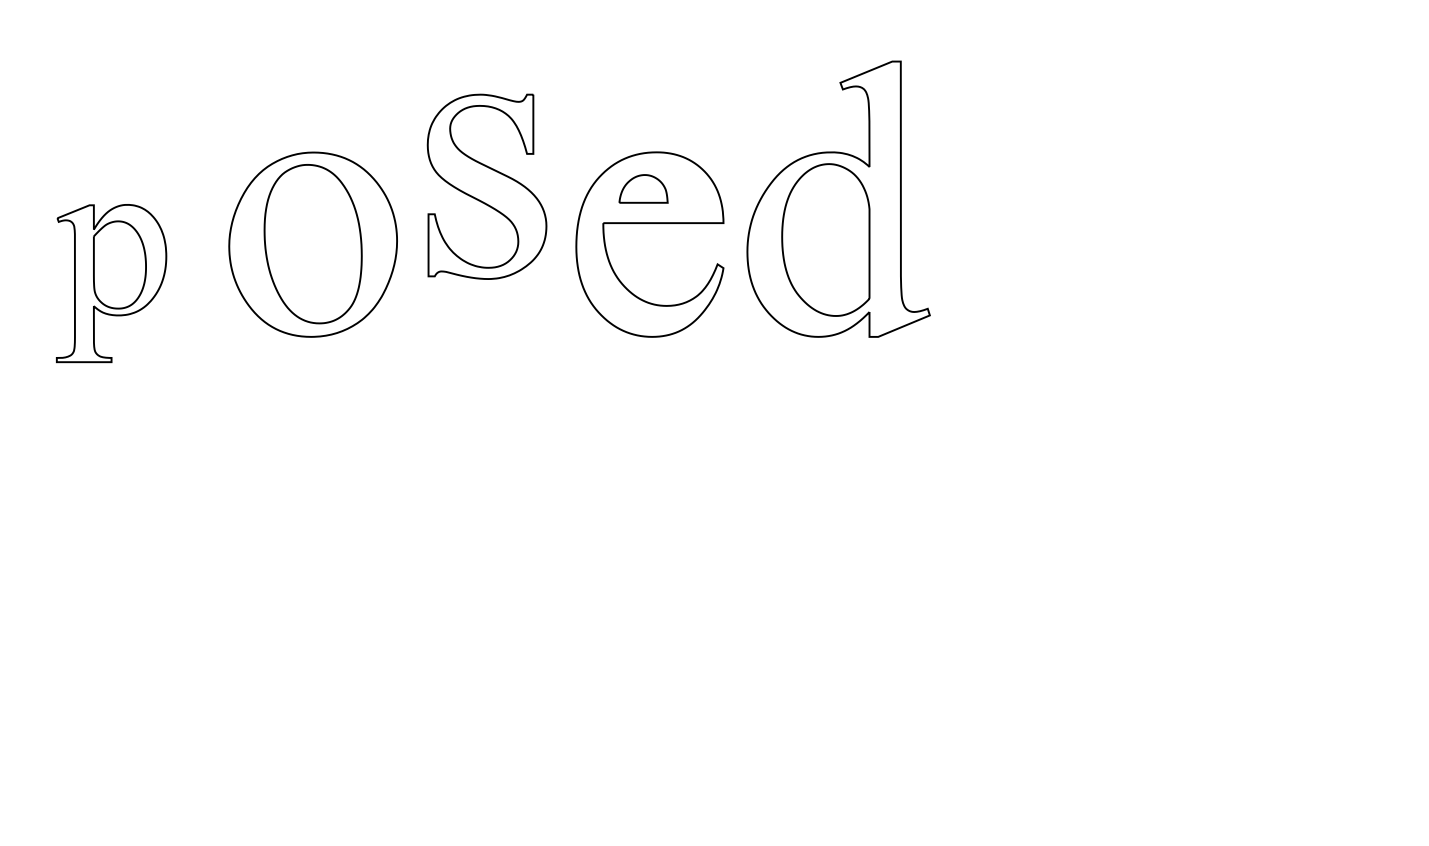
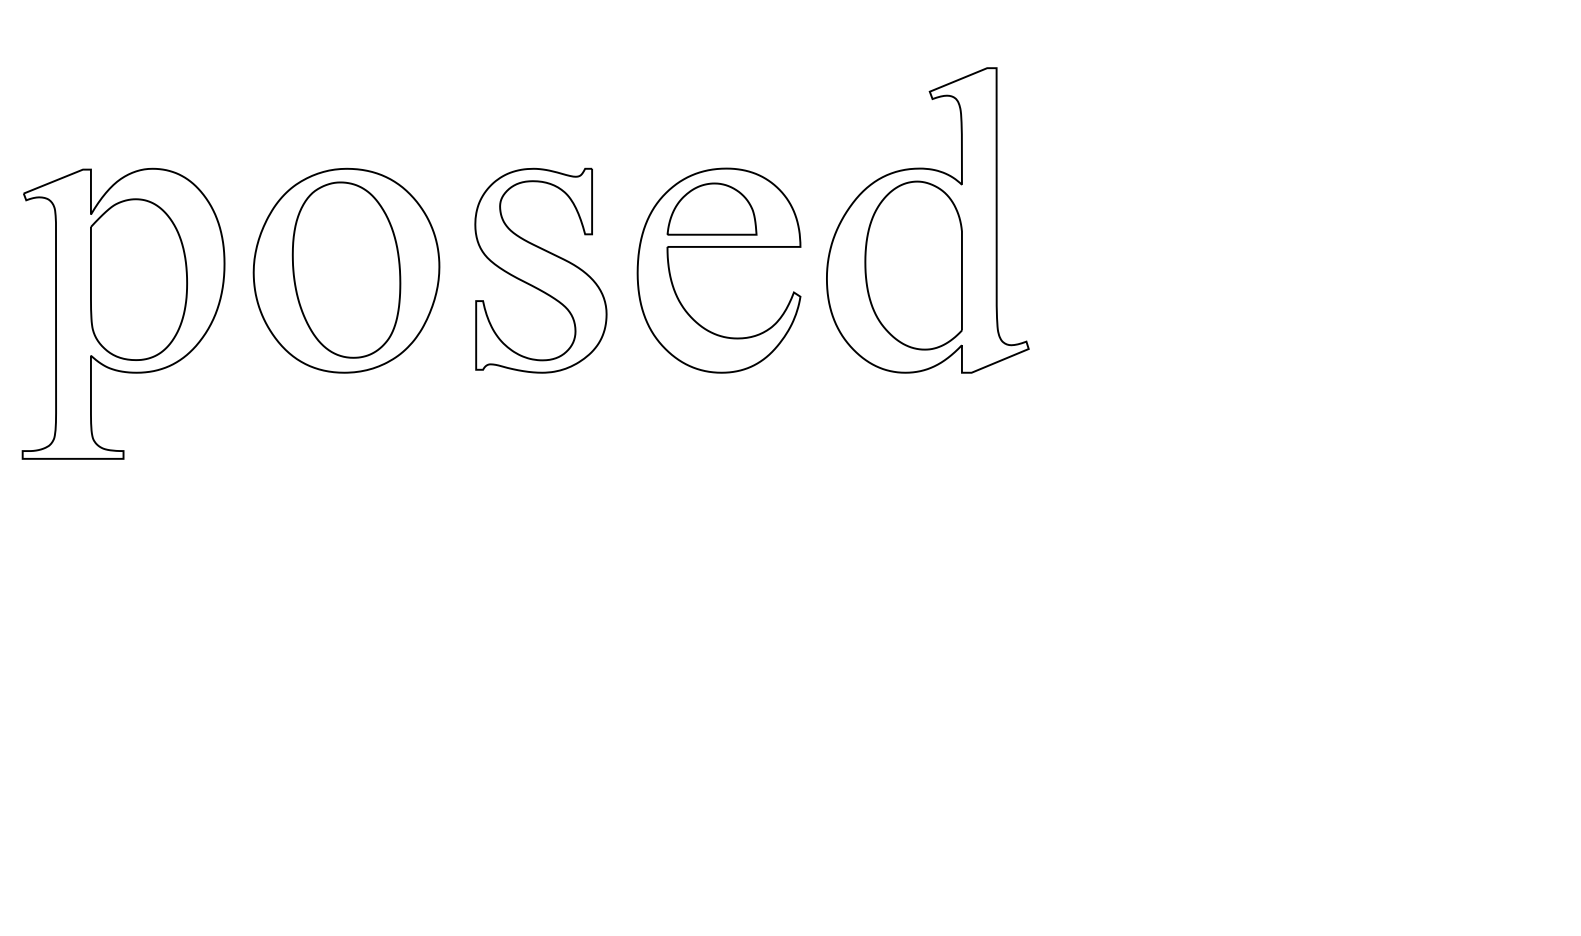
part: (486, 186) -> (540, 270), moved
part: (643, 188) -> (711, 208), size x1.67
part: (111, 283) -> (123, 313), size x1.67

